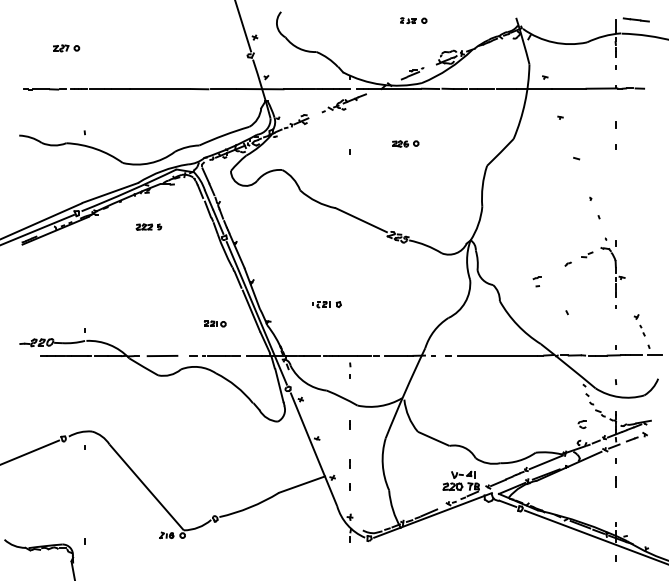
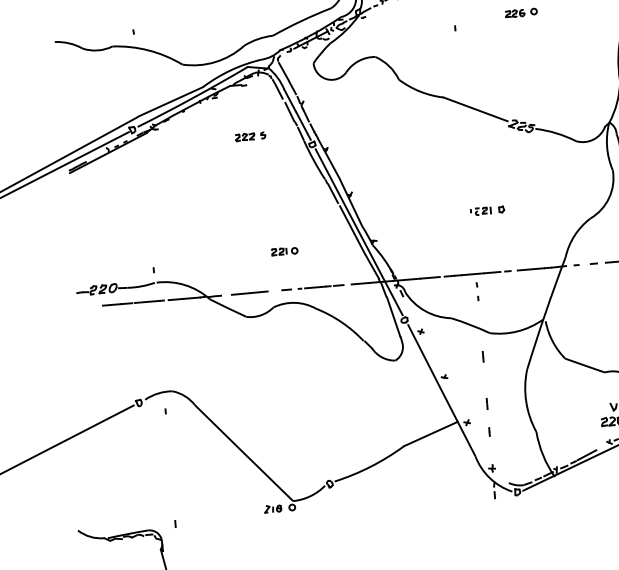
part: (148, 226) -> (249, 136), moved
part: (326, 304) -> (486, 210), moved
part: (214, 323) -> (283, 250), moved

